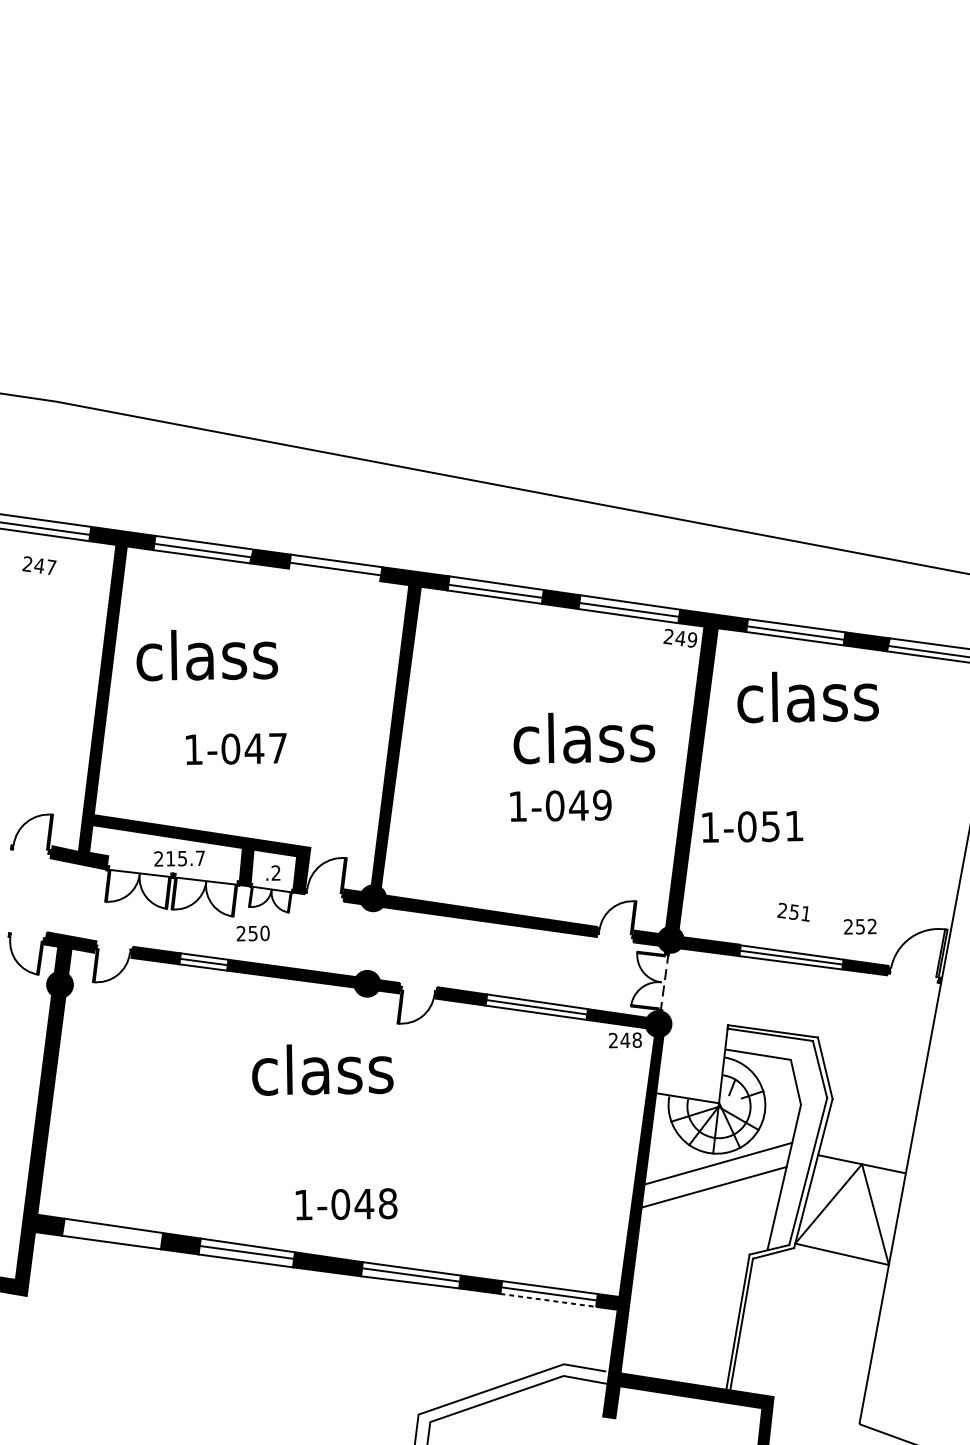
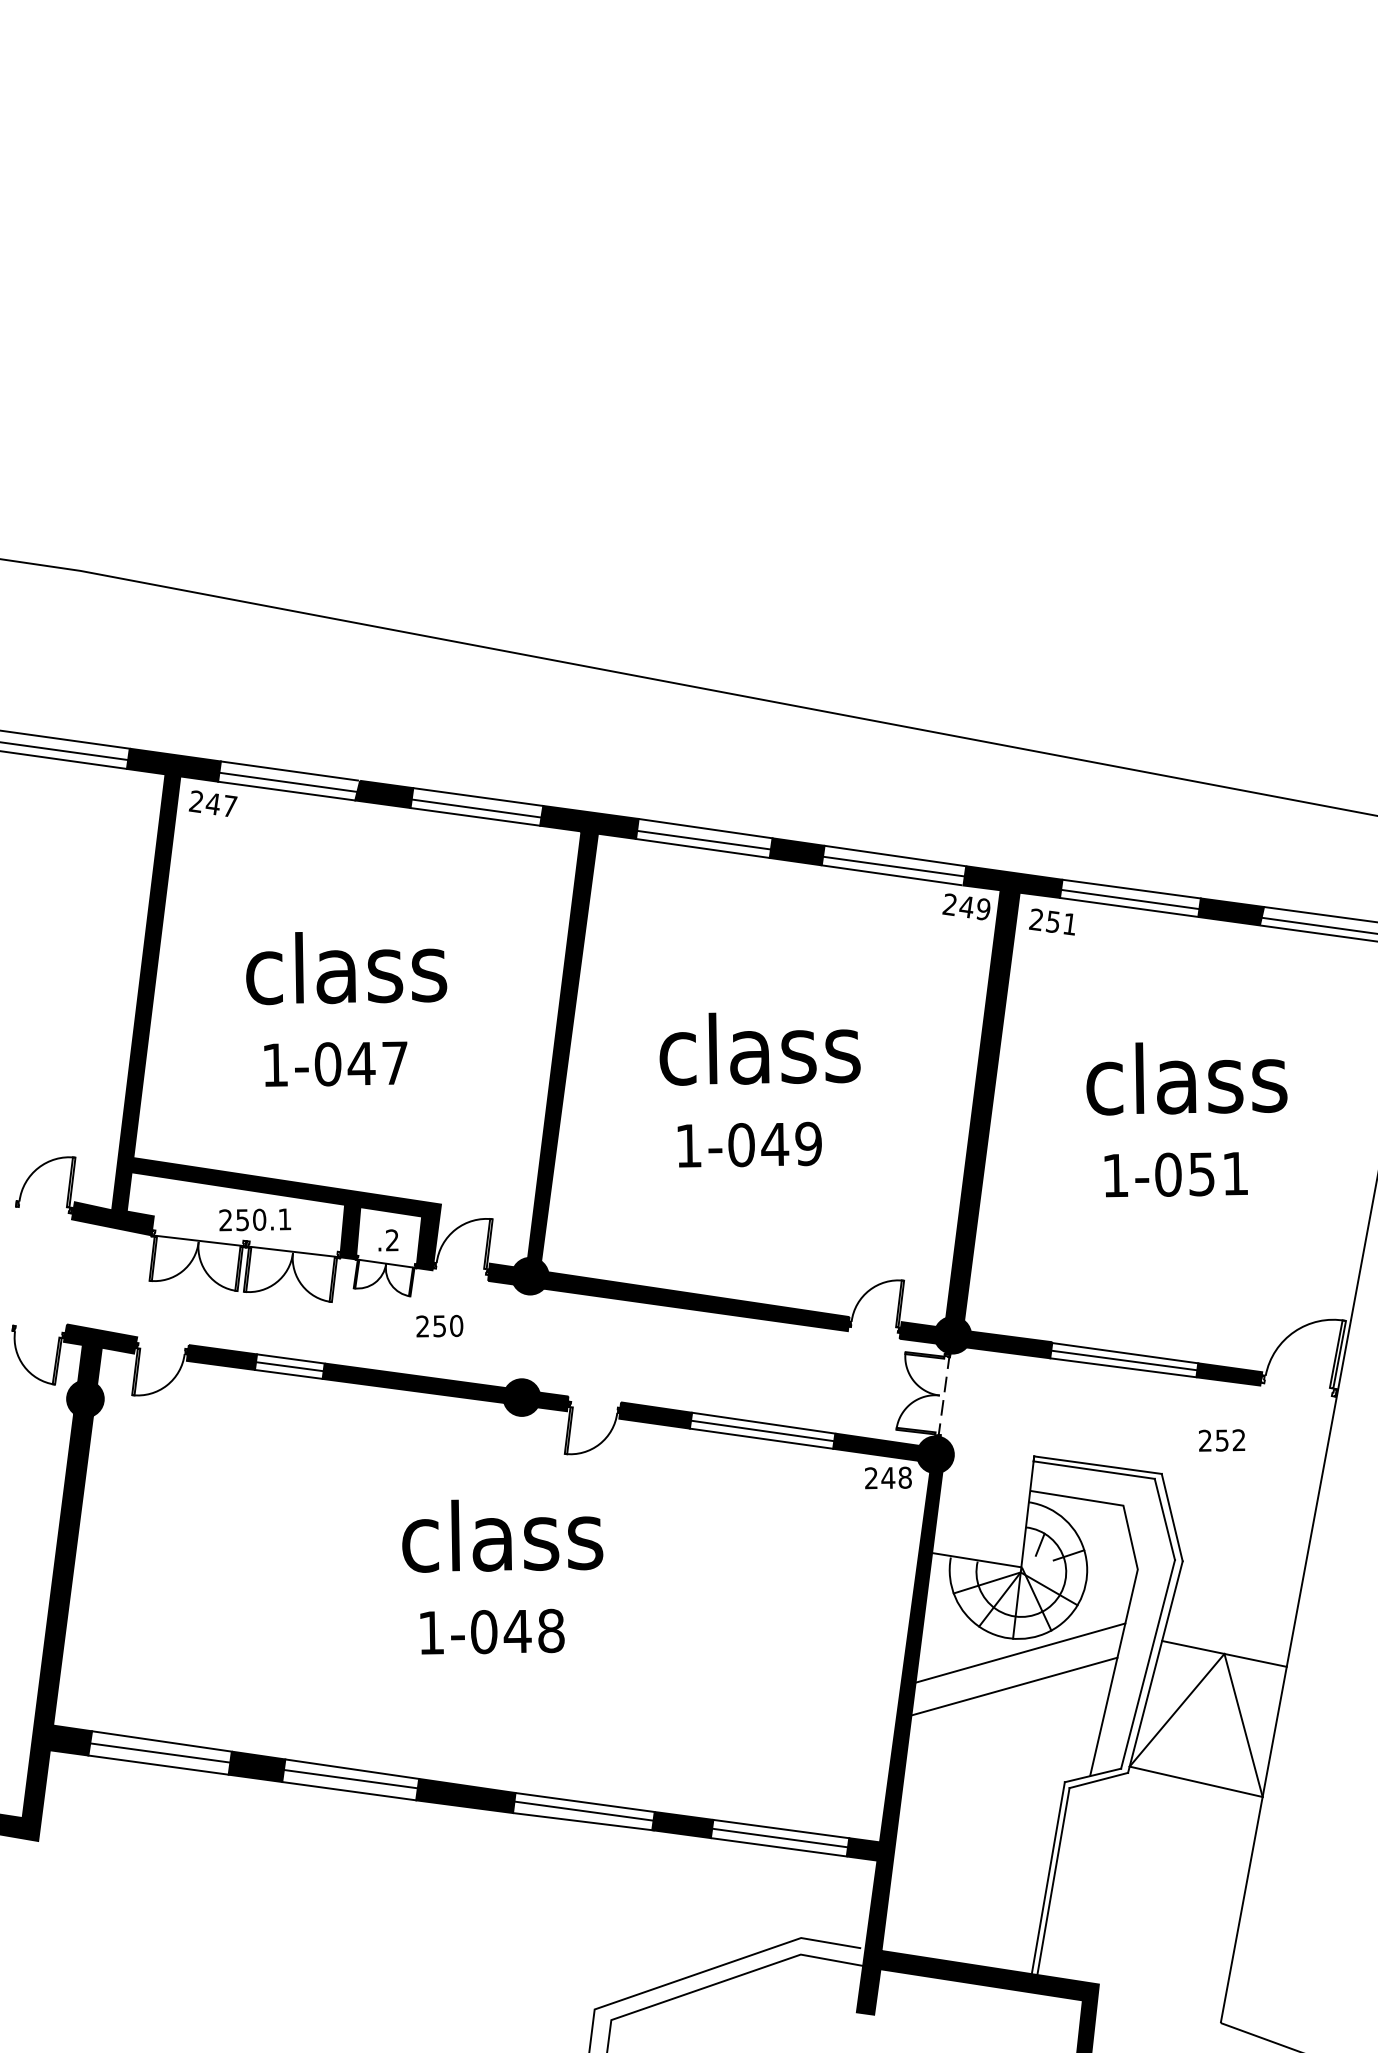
text: (38, 565) -> (212, 803), moved
line: (334, 574) -> (475, 816), added
text: (207, 655) -> (346, 968), moved
text: (807, 697) -> (1186, 1078), moved
text: (583, 737) -> (759, 1048), moved
text: (560, 805) -> (749, 1144), moved
text: (752, 826) -> (1175, 1174), moved
text: (185, 858) -> (263, 1219), 215.7 -> 250.1
text: (793, 911) -> (1051, 921), moved
text: (860, 926) -> (1222, 1440), moved
text: (252, 933) -> (439, 1325), moved
text: (322, 1069) -> (502, 1535), moved
text: (346, 1204) -> (492, 1631), moved
line: (112, 1233) -> (160, 1752), added
line: (548, 1300) -> (778, 1847), dashed -> solid

